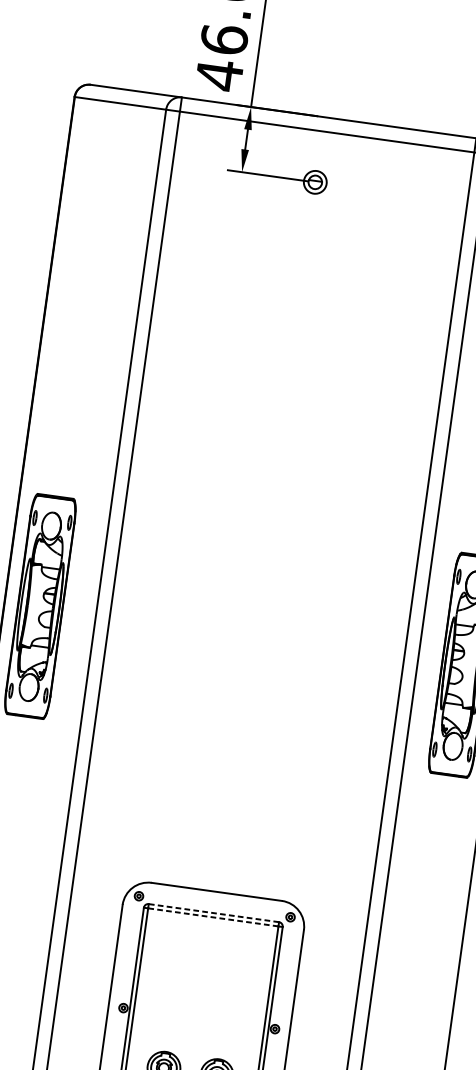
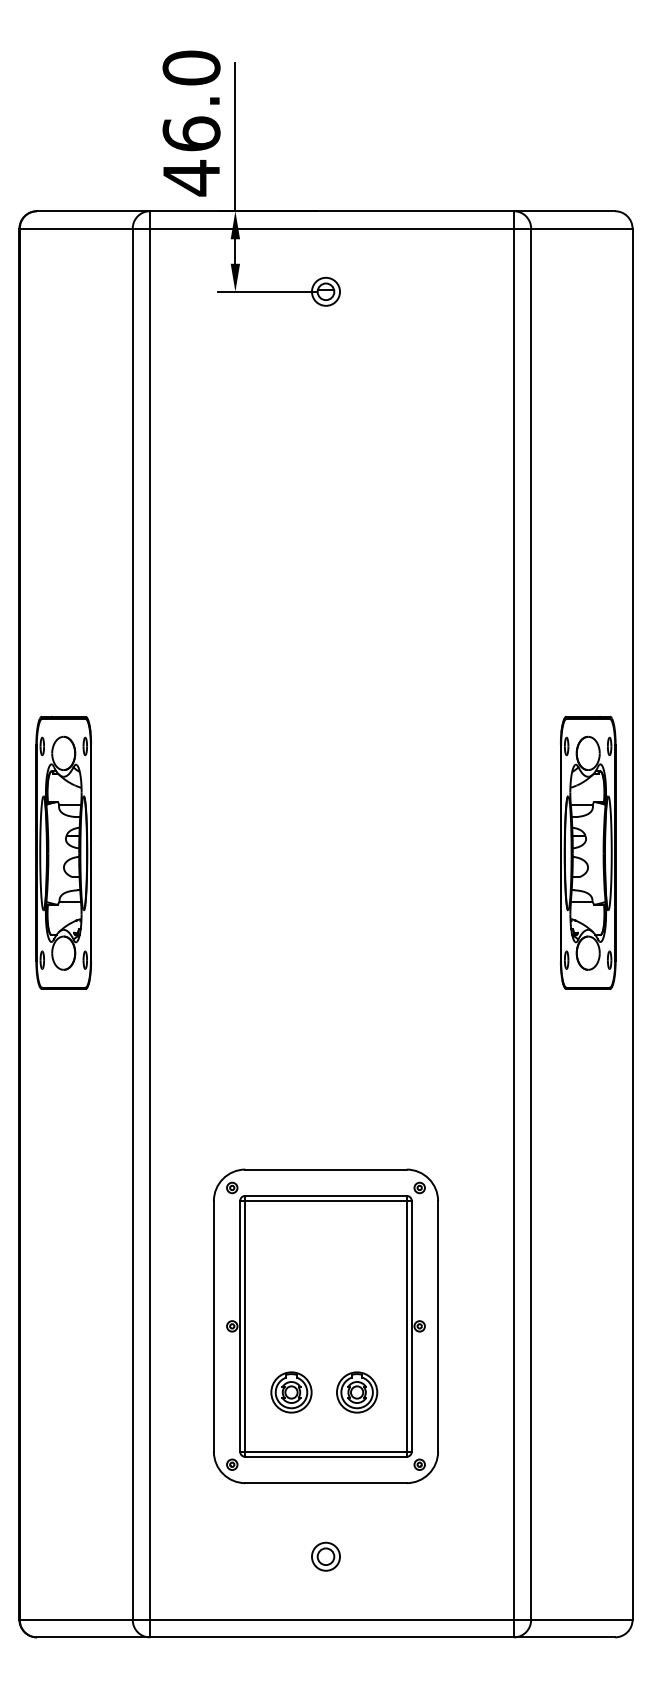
line: (214, 912) -> (326, 1195), dashed -> solid
line: (213, 917) -> (326, 1201), dashed -> solid

